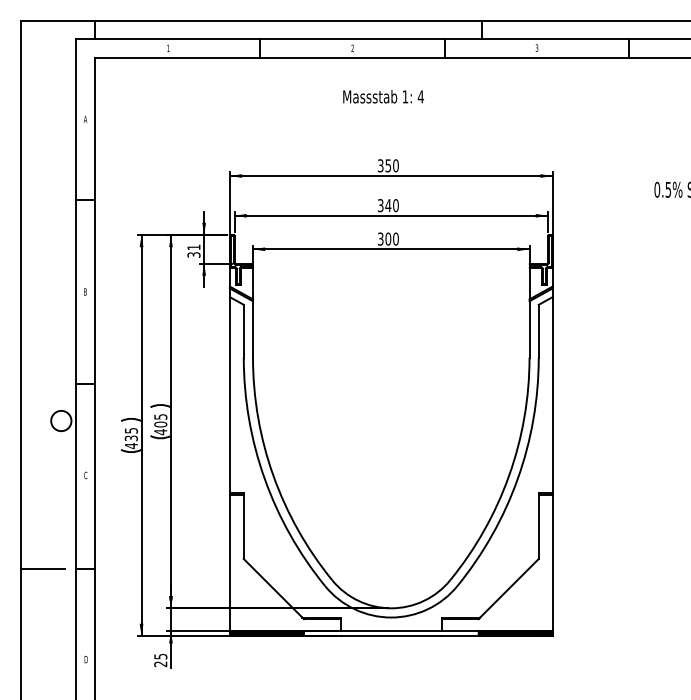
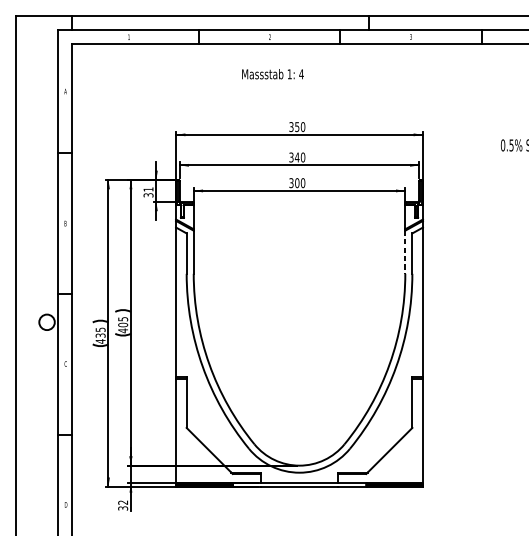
text: (383, 96) -> (272, 74), moved
line: (529, 329) -> (405, 252), solid -> dashed
line: (42, 568) -> (32, 435), removed
text: (160, 660) -> (122, 505), 25 -> 32

